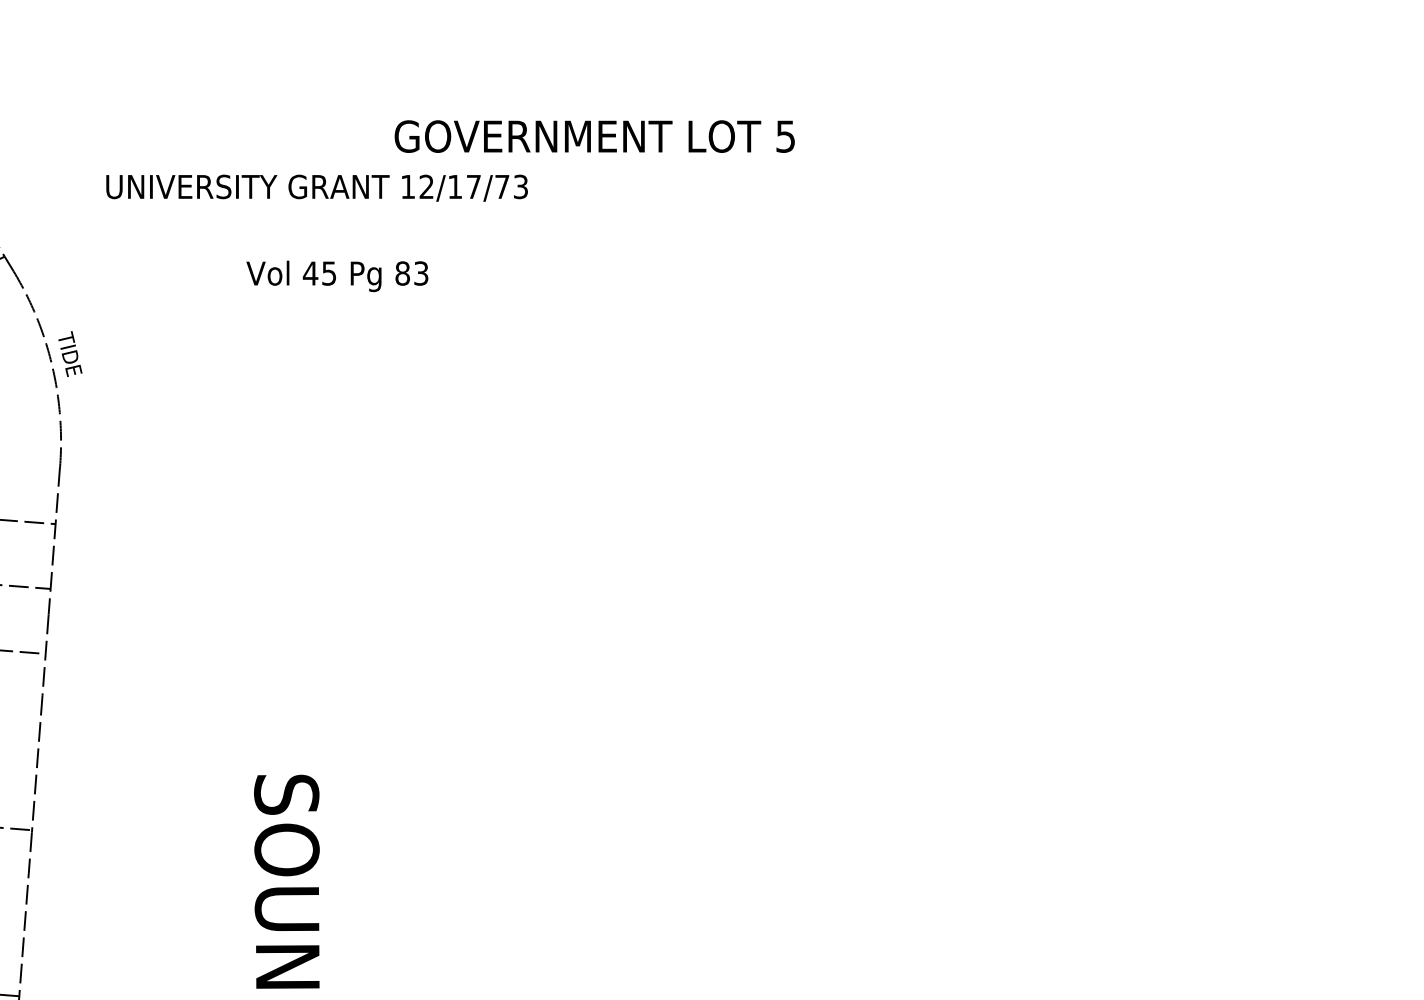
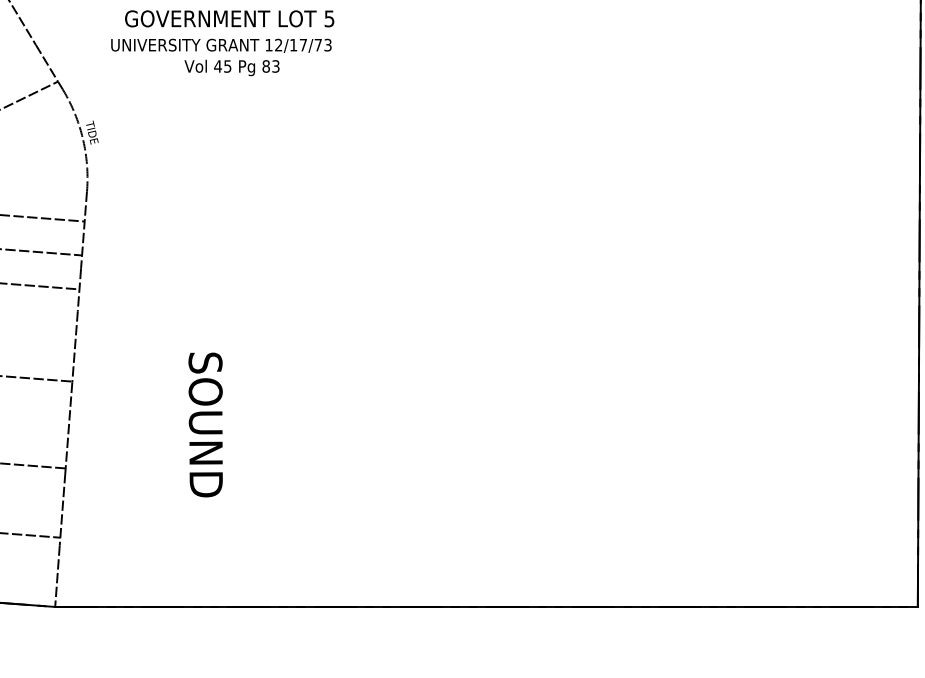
text: (594, 135) -> (229, 18), moved
text: (336, 275) -> (231, 67), moved

